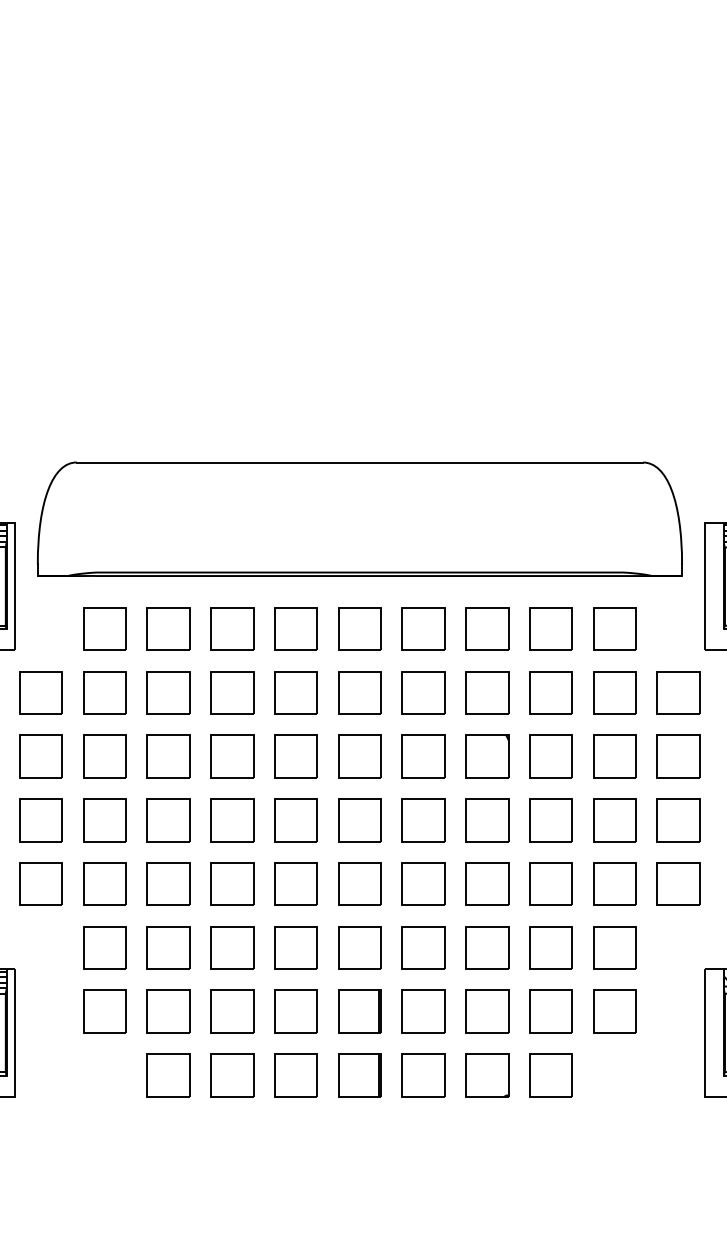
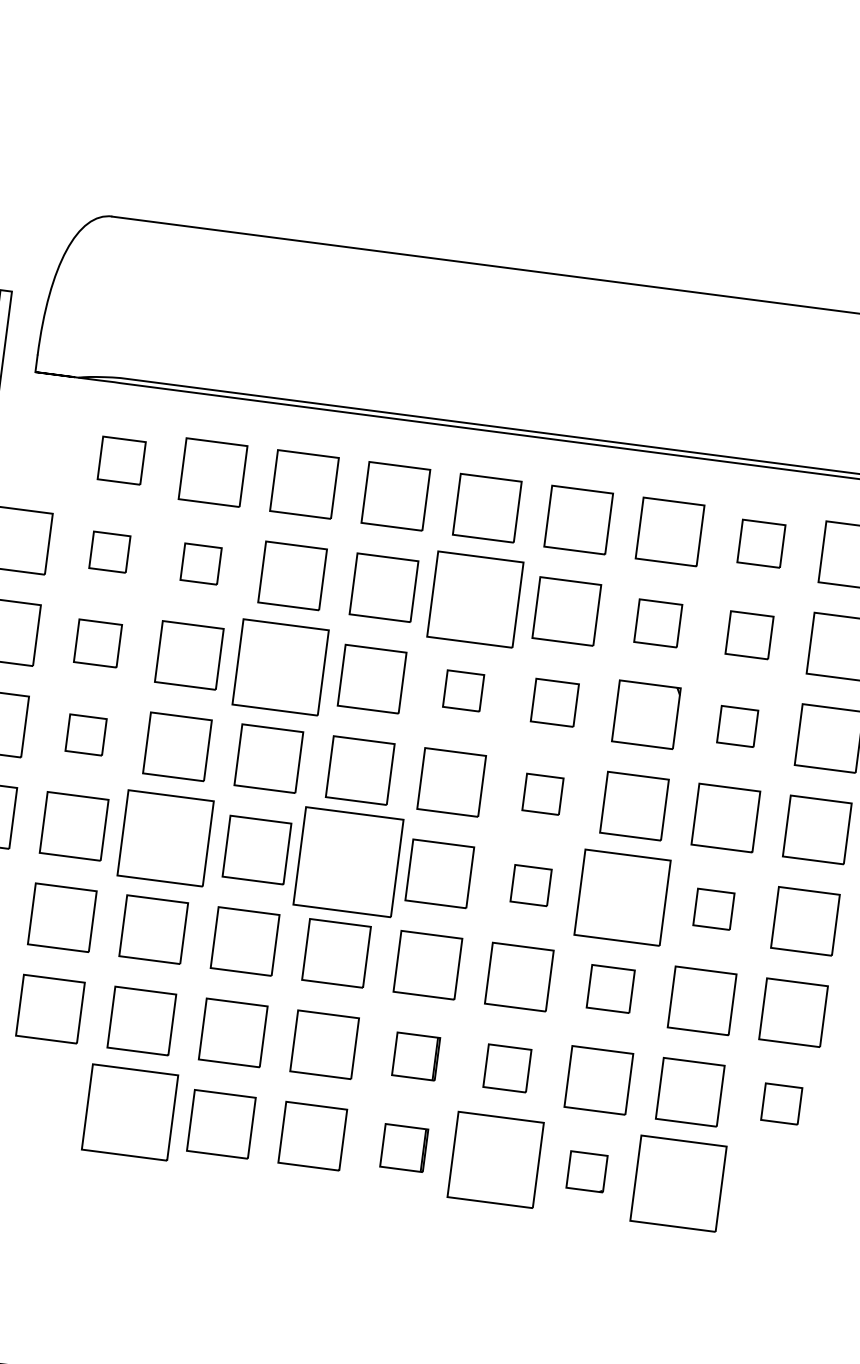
part: (104, 628) -> (121, 459), size x0.7
part: (550, 628) -> (760, 542), size x0.7
part: (104, 692) -> (109, 551), size x0.6
part: (168, 692) -> (201, 563), size x0.6
part: (359, 692) -> (474, 598), size x1.4
part: (487, 692) -> (658, 622), size x0.7
part: (550, 692) -> (748, 634), size x0.7
part: (104, 756) -> (97, 643), size x0.7
part: (232, 756) -> (280, 667), size x1.4
part: (359, 756) -> (463, 690), size x0.6
part: (423, 756) -> (554, 702), size x0.7
part: (550, 756) -> (736, 726), size x0.6
part: (104, 820) -> (85, 734), size x0.6
part: (423, 820) -> (542, 794), size x0.6
part: (168, 883) -> (165, 837), size x1.4
part: (295, 883) -> (347, 860), size x1.6
part: (423, 883) -> (531, 884), size x0.6
part: (487, 883) -> (622, 896), size x1.4
part: (550, 883) -> (713, 908), size x0.6
part: (487, 947) -> (610, 988), size x0.7
part: (359, 1011) -> (415, 1056), size x0.7
part: (423, 1011) -> (507, 1068), size x0.7
part: (614, 1011) -> (781, 1103), size x0.6
part: (168, 1075) -> (129, 1112), size x1.4
part: (359, 1075) -> (403, 1148), size x0.7
part: (423, 1075) -> (495, 1159), size x1.4
part: (487, 1075) -> (587, 1171), size x0.6
part: (550, 1075) -> (677, 1183), size x1.4

